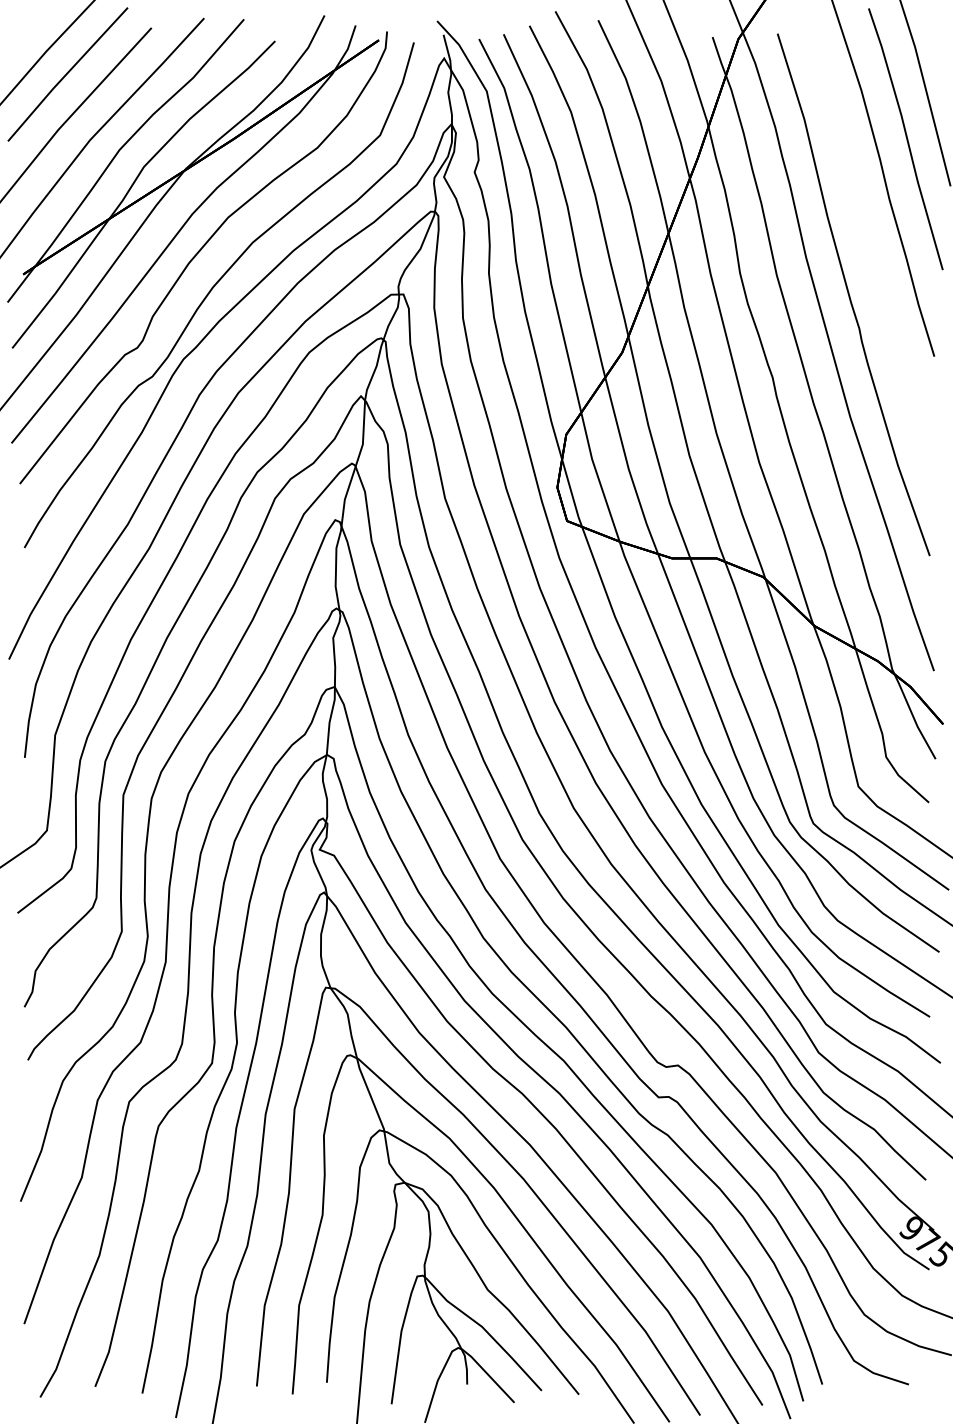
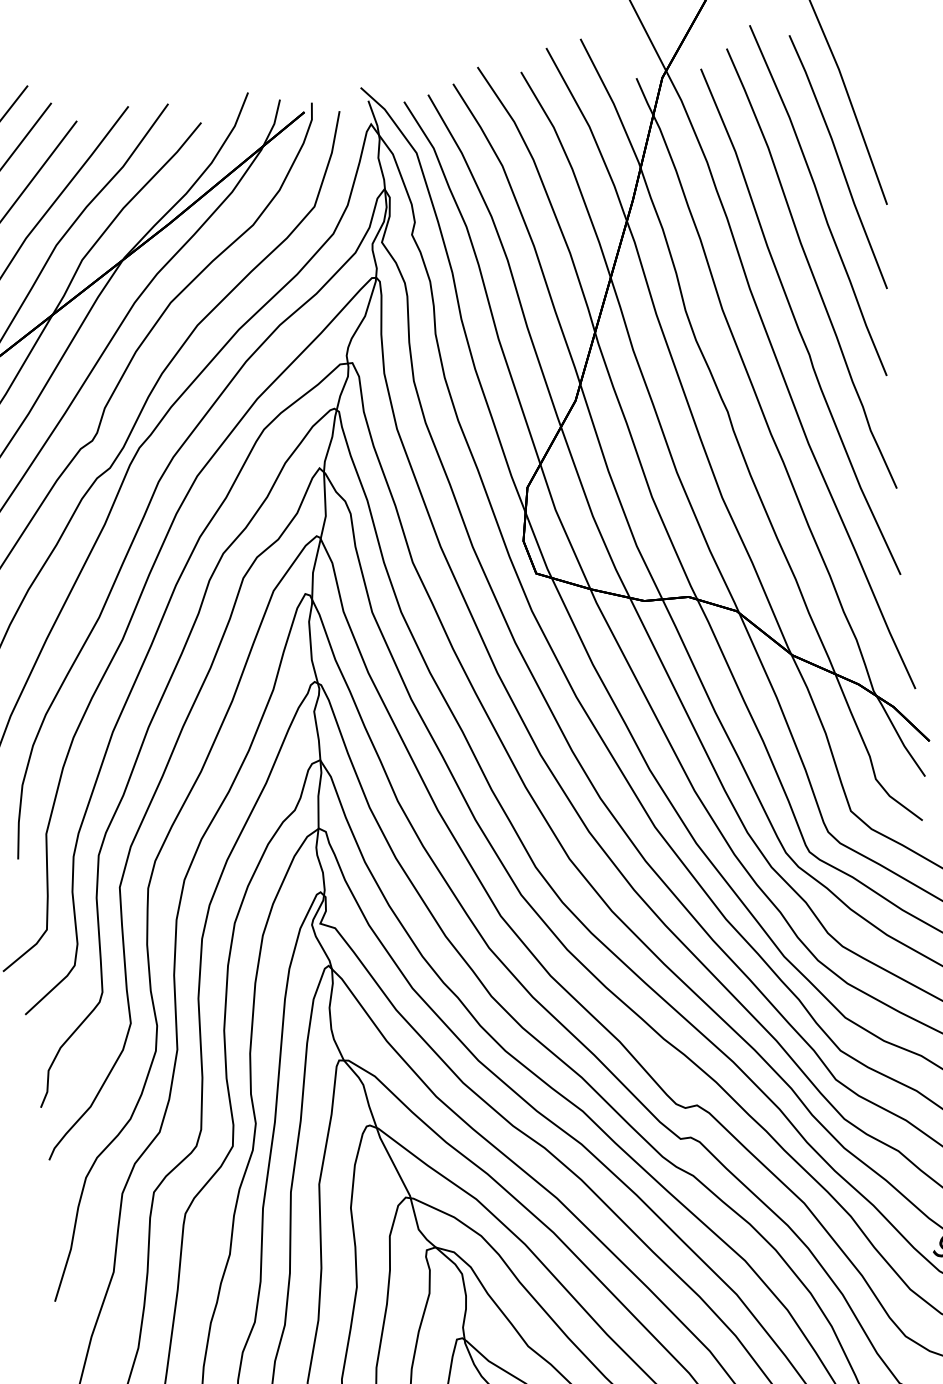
part: (869, 242) -> (811, 268), added

